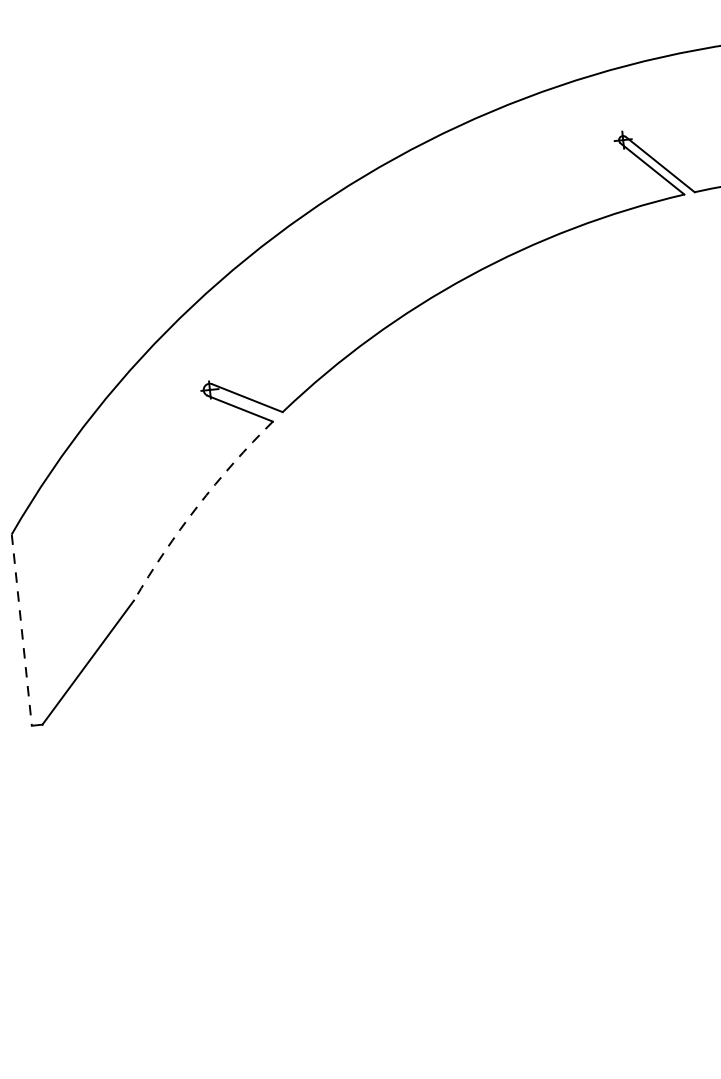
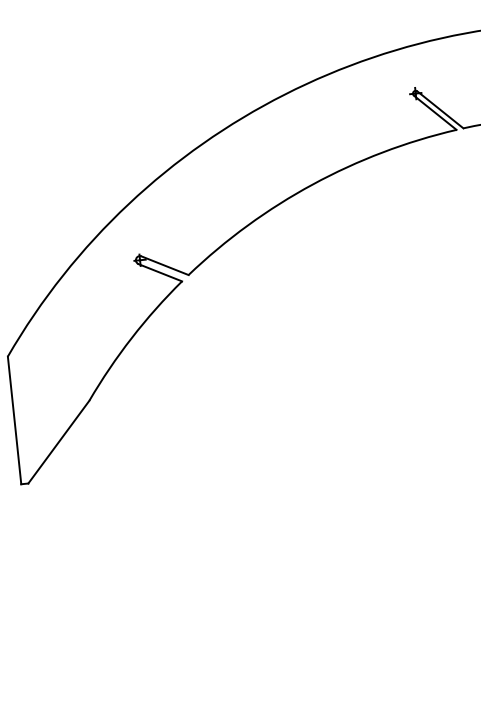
arc: (197, 507) -> (131, 338), dashed -> solid
line: (21, 630) -> (14, 420), dashed -> solid

